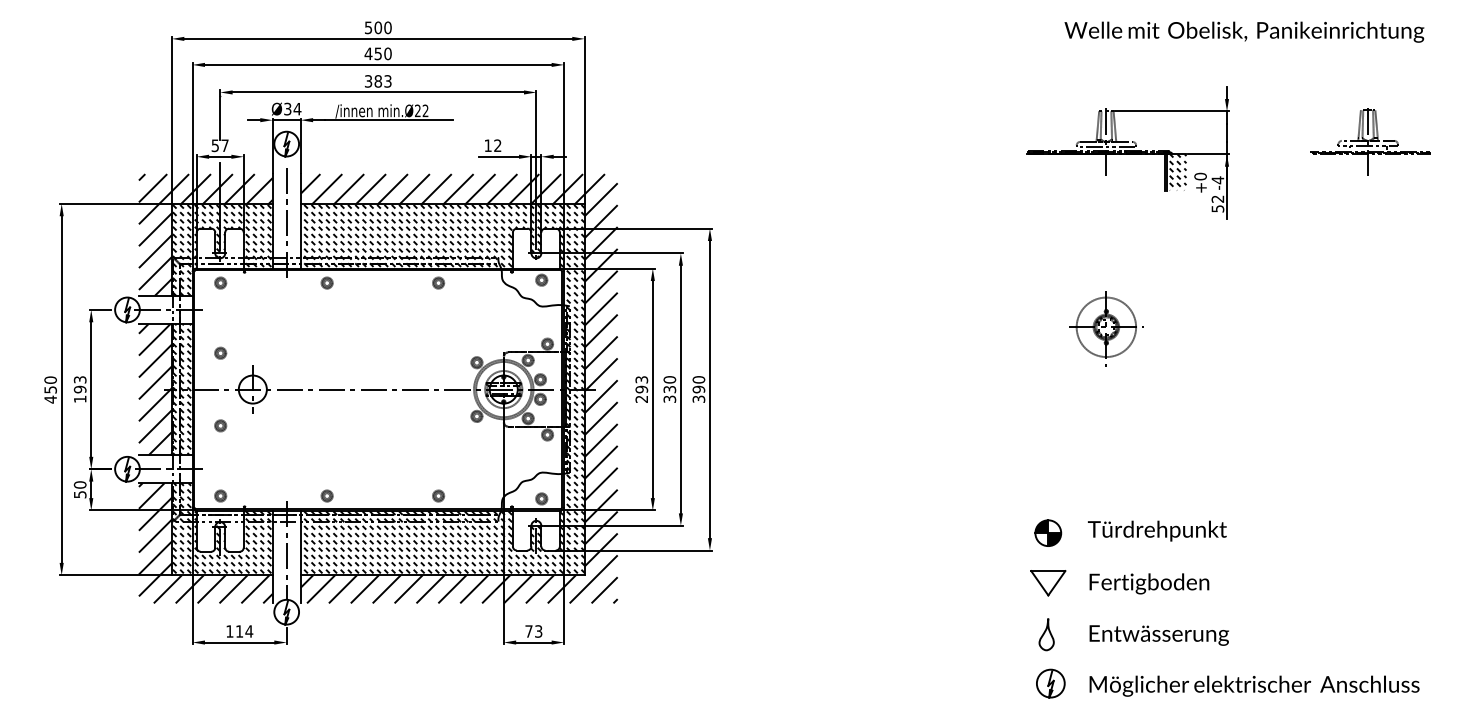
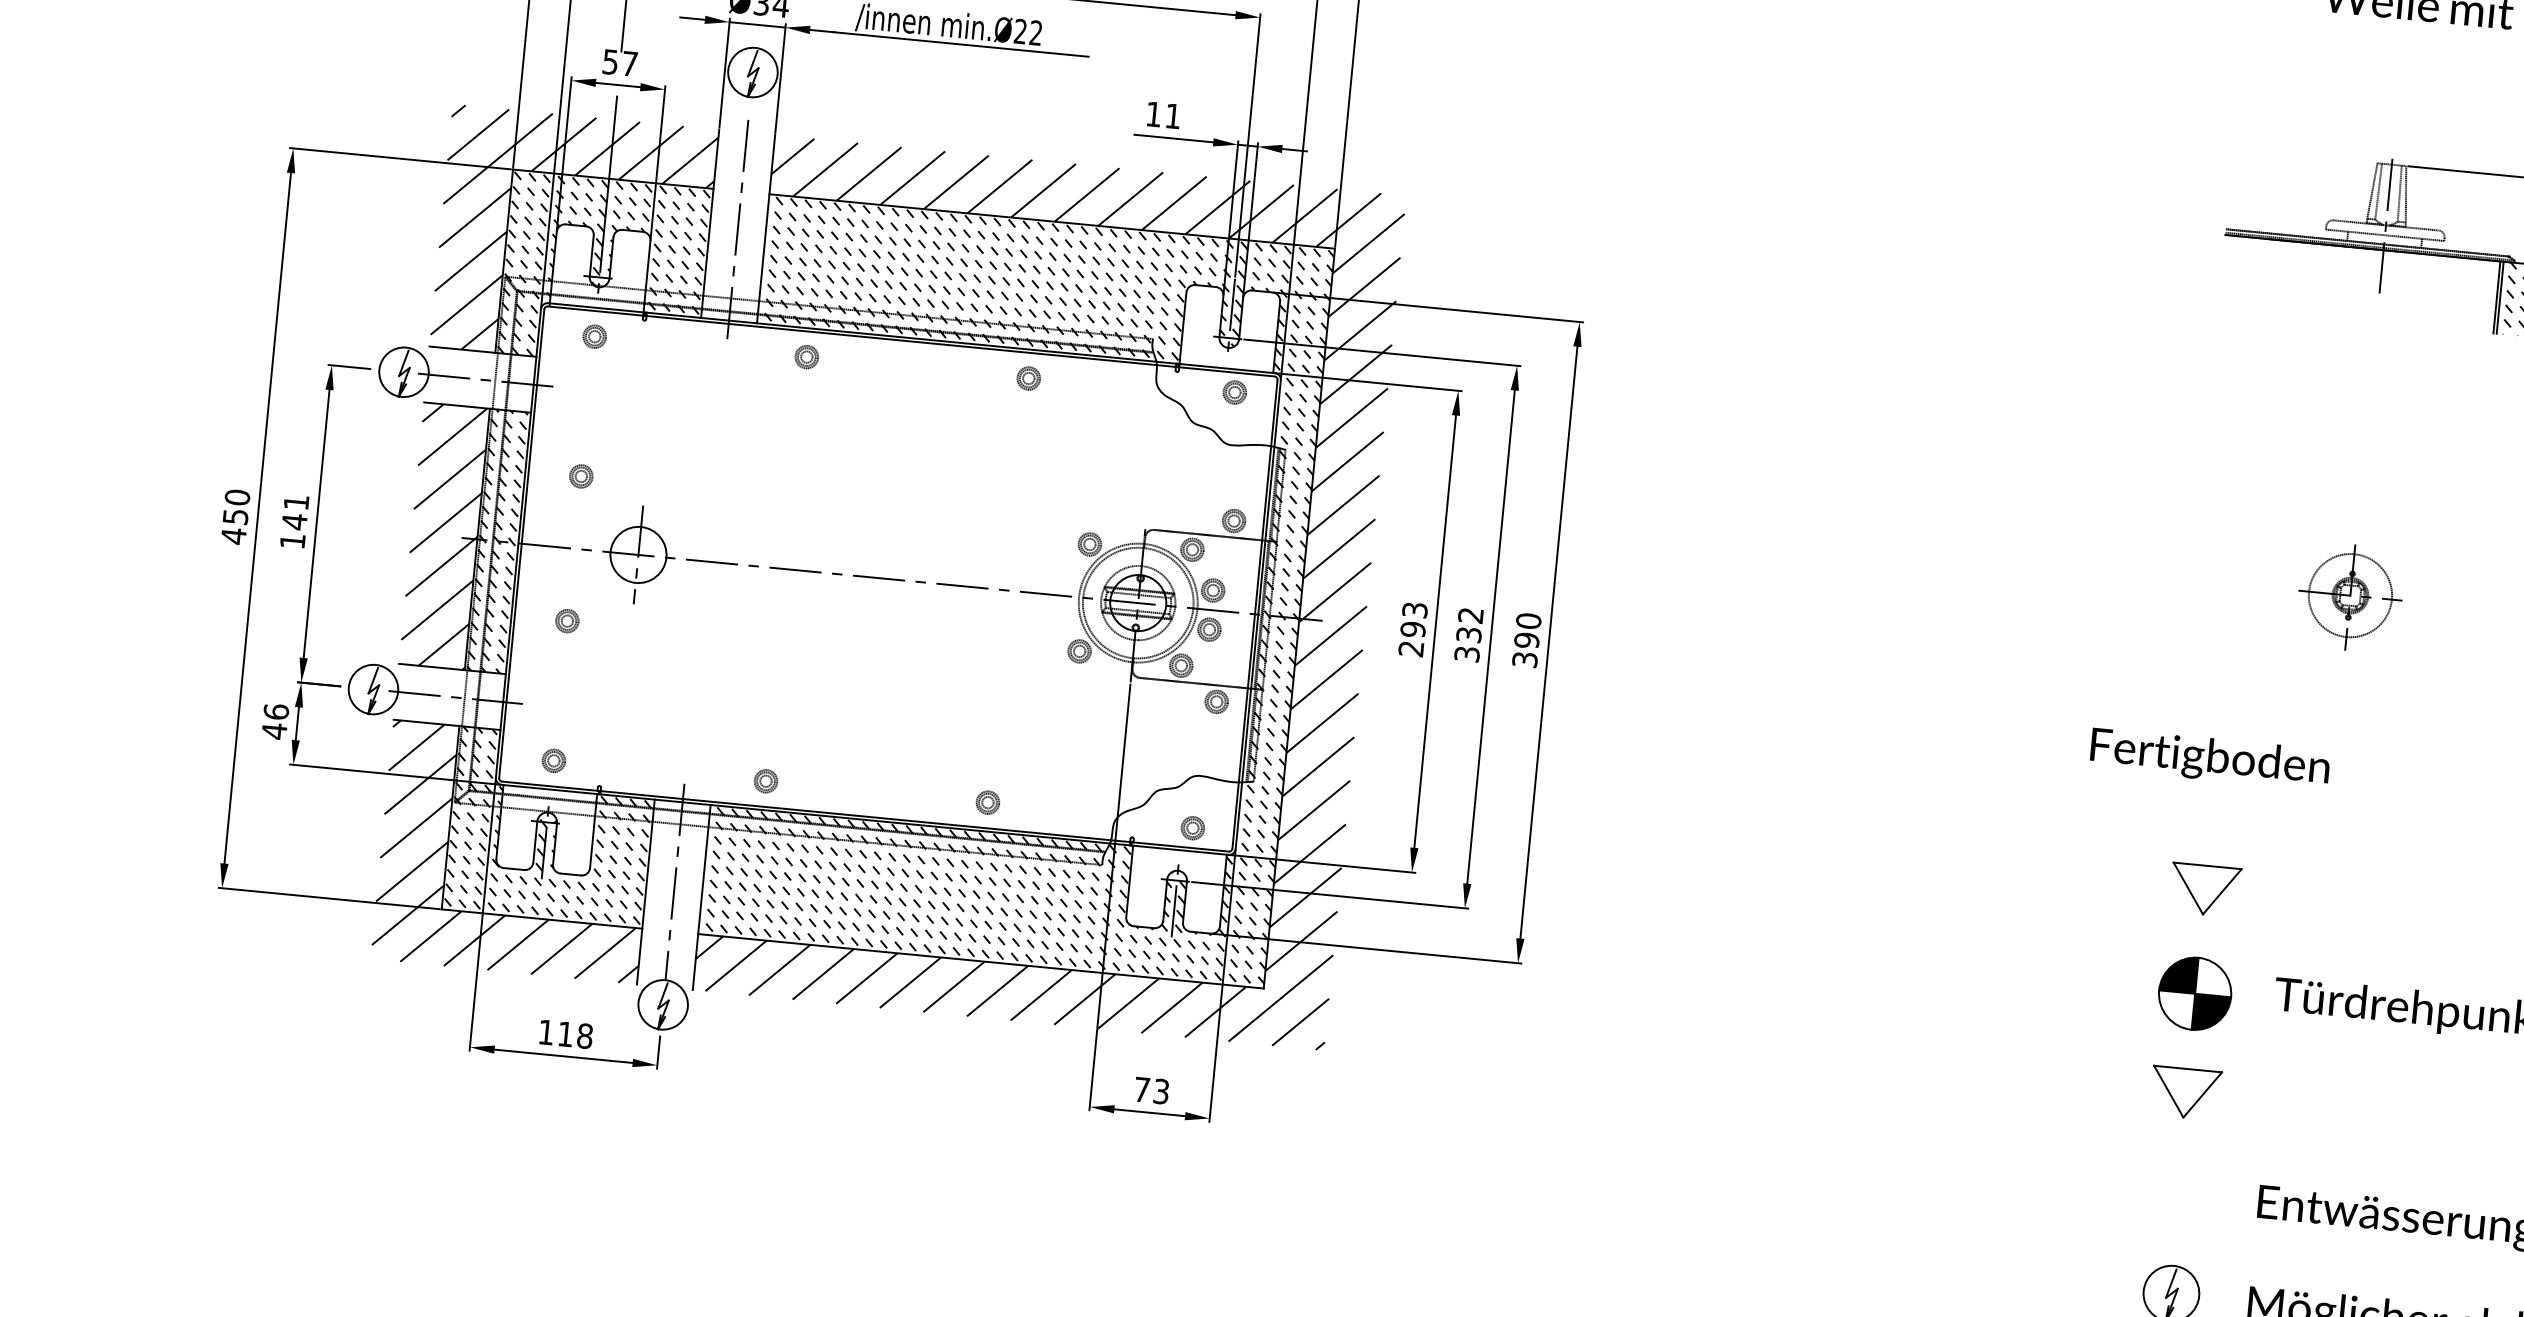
text: (497, 145) -> (1172, 115), 12 -> 11
part: (1106, 328) -> (2350, 597), size x0.7
text: (669, 379) -> (1470, 614), 330 -> 332
text: (79, 384) -> (294, 511), 193 -> 141
part: (1048, 481) -> (2205, 890), added
text: (79, 489) -> (274, 720), 50 -> 46
part: (1048, 532) -> (2195, 992), size x1.4
text: (1149, 583) -> (2210, 758), moved
text: (249, 631) -> (585, 1036), 114 -> 118
curve: (1045, 633) -> (2170, 1192), removed

